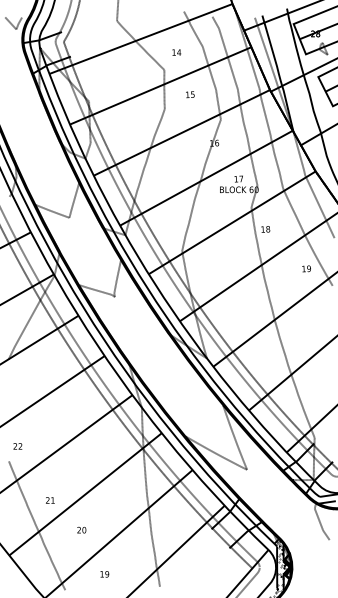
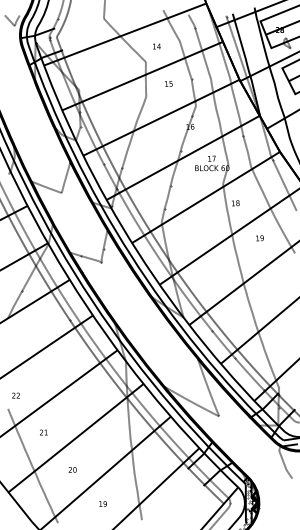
text: (306, 269) -> (259, 238), moved
text: (49, 500) -> (43, 432), moved
text: (104, 573) -> (102, 503), moved

